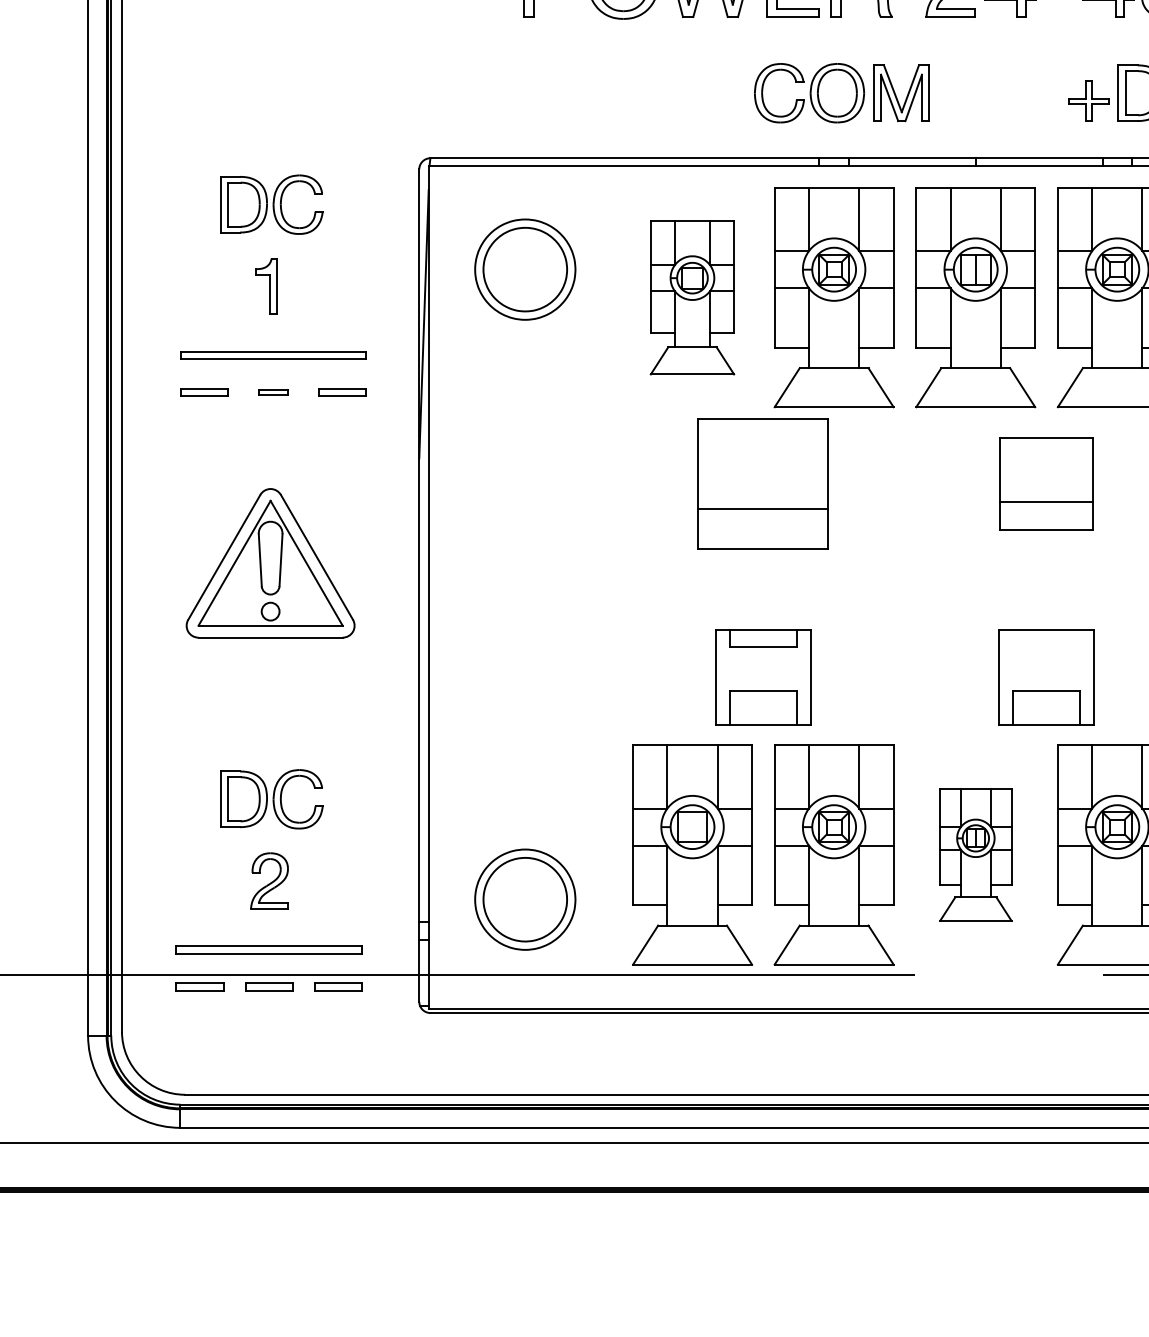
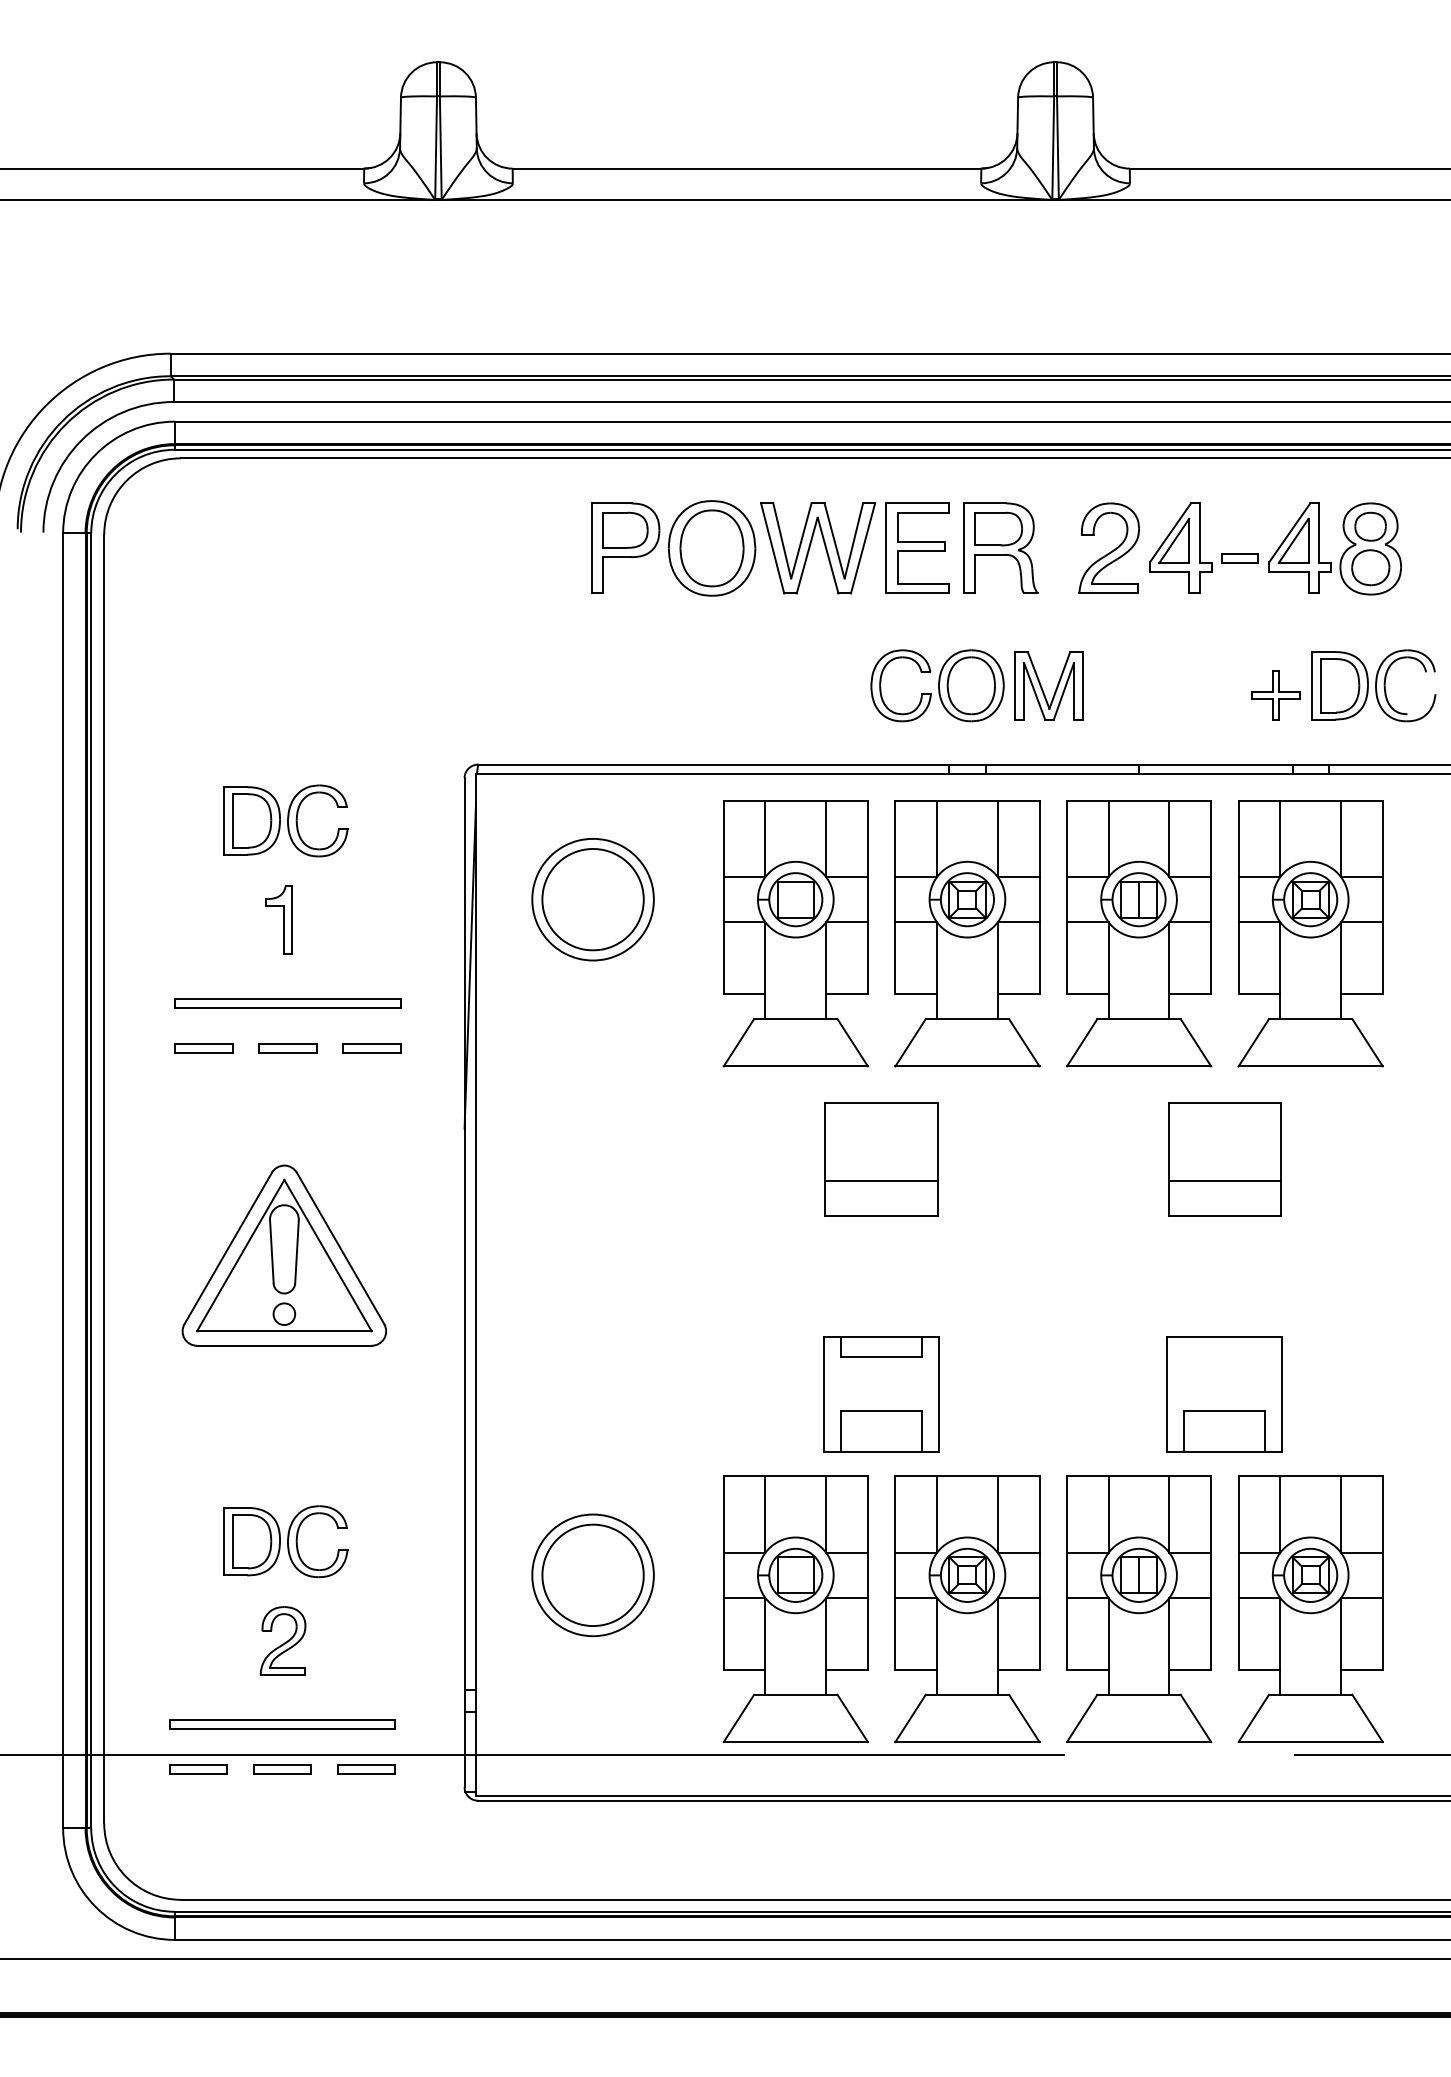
part: (692, 297) -> (795, 933), size x1.43
part: (273, 392) -> (287, 1048), size x1.67
part: (763, 484) -> (881, 1159), size x0.71
part: (976, 855) -> (1139, 1609), size x1.67
part: (524, 899) -> (592, 1575), moved

